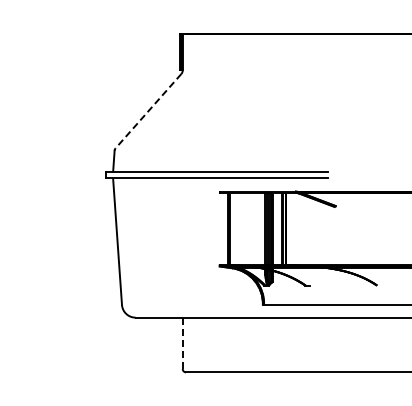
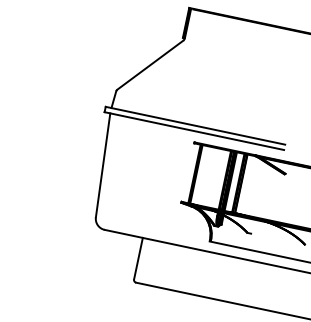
line: (148, 111) -> (150, 65), dashed -> solid
line: (182, 343) -> (138, 258), dashed -> solid

